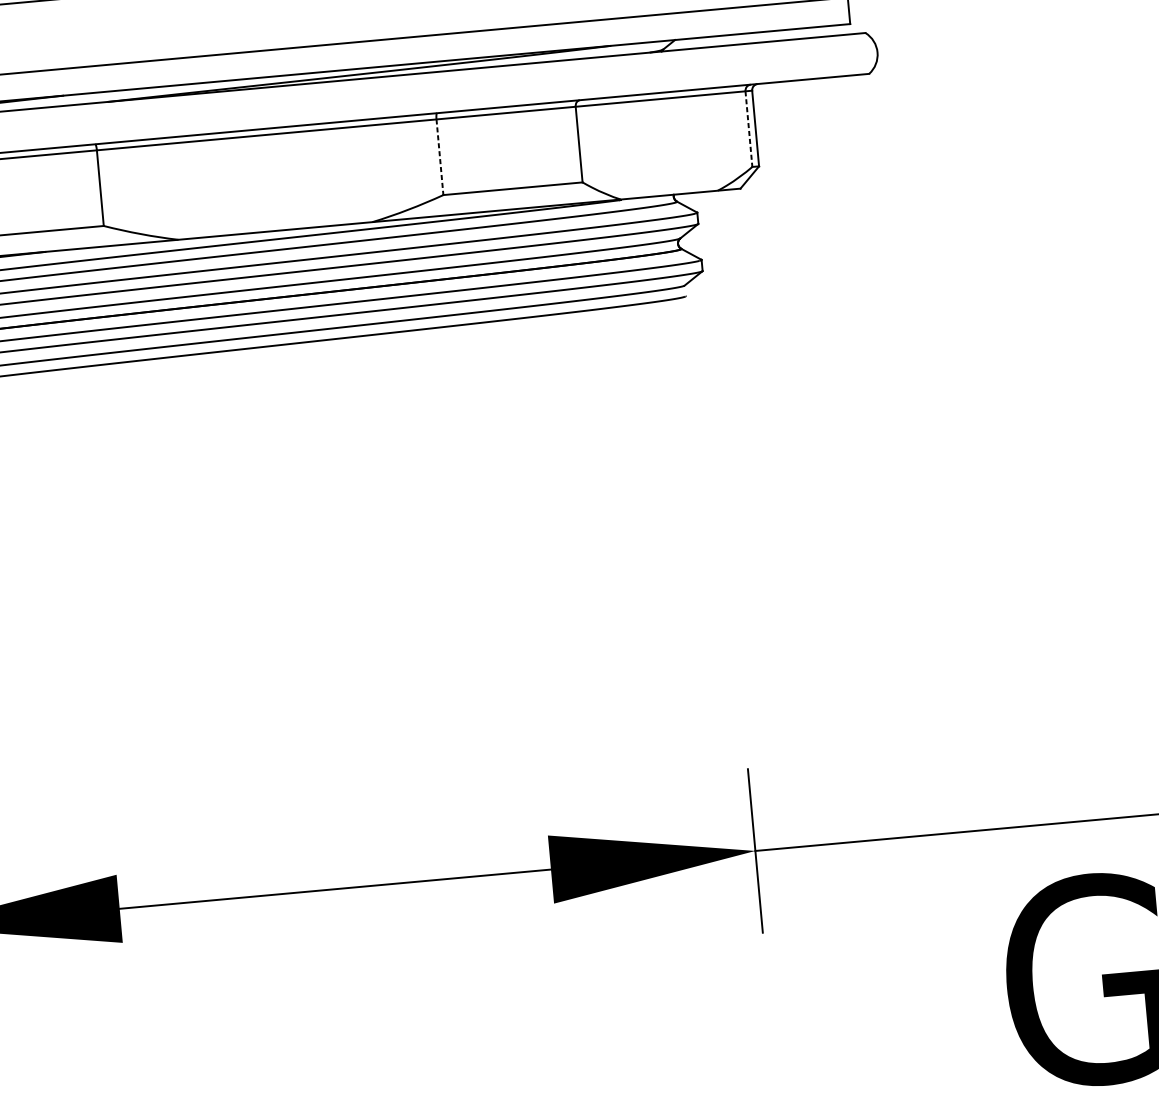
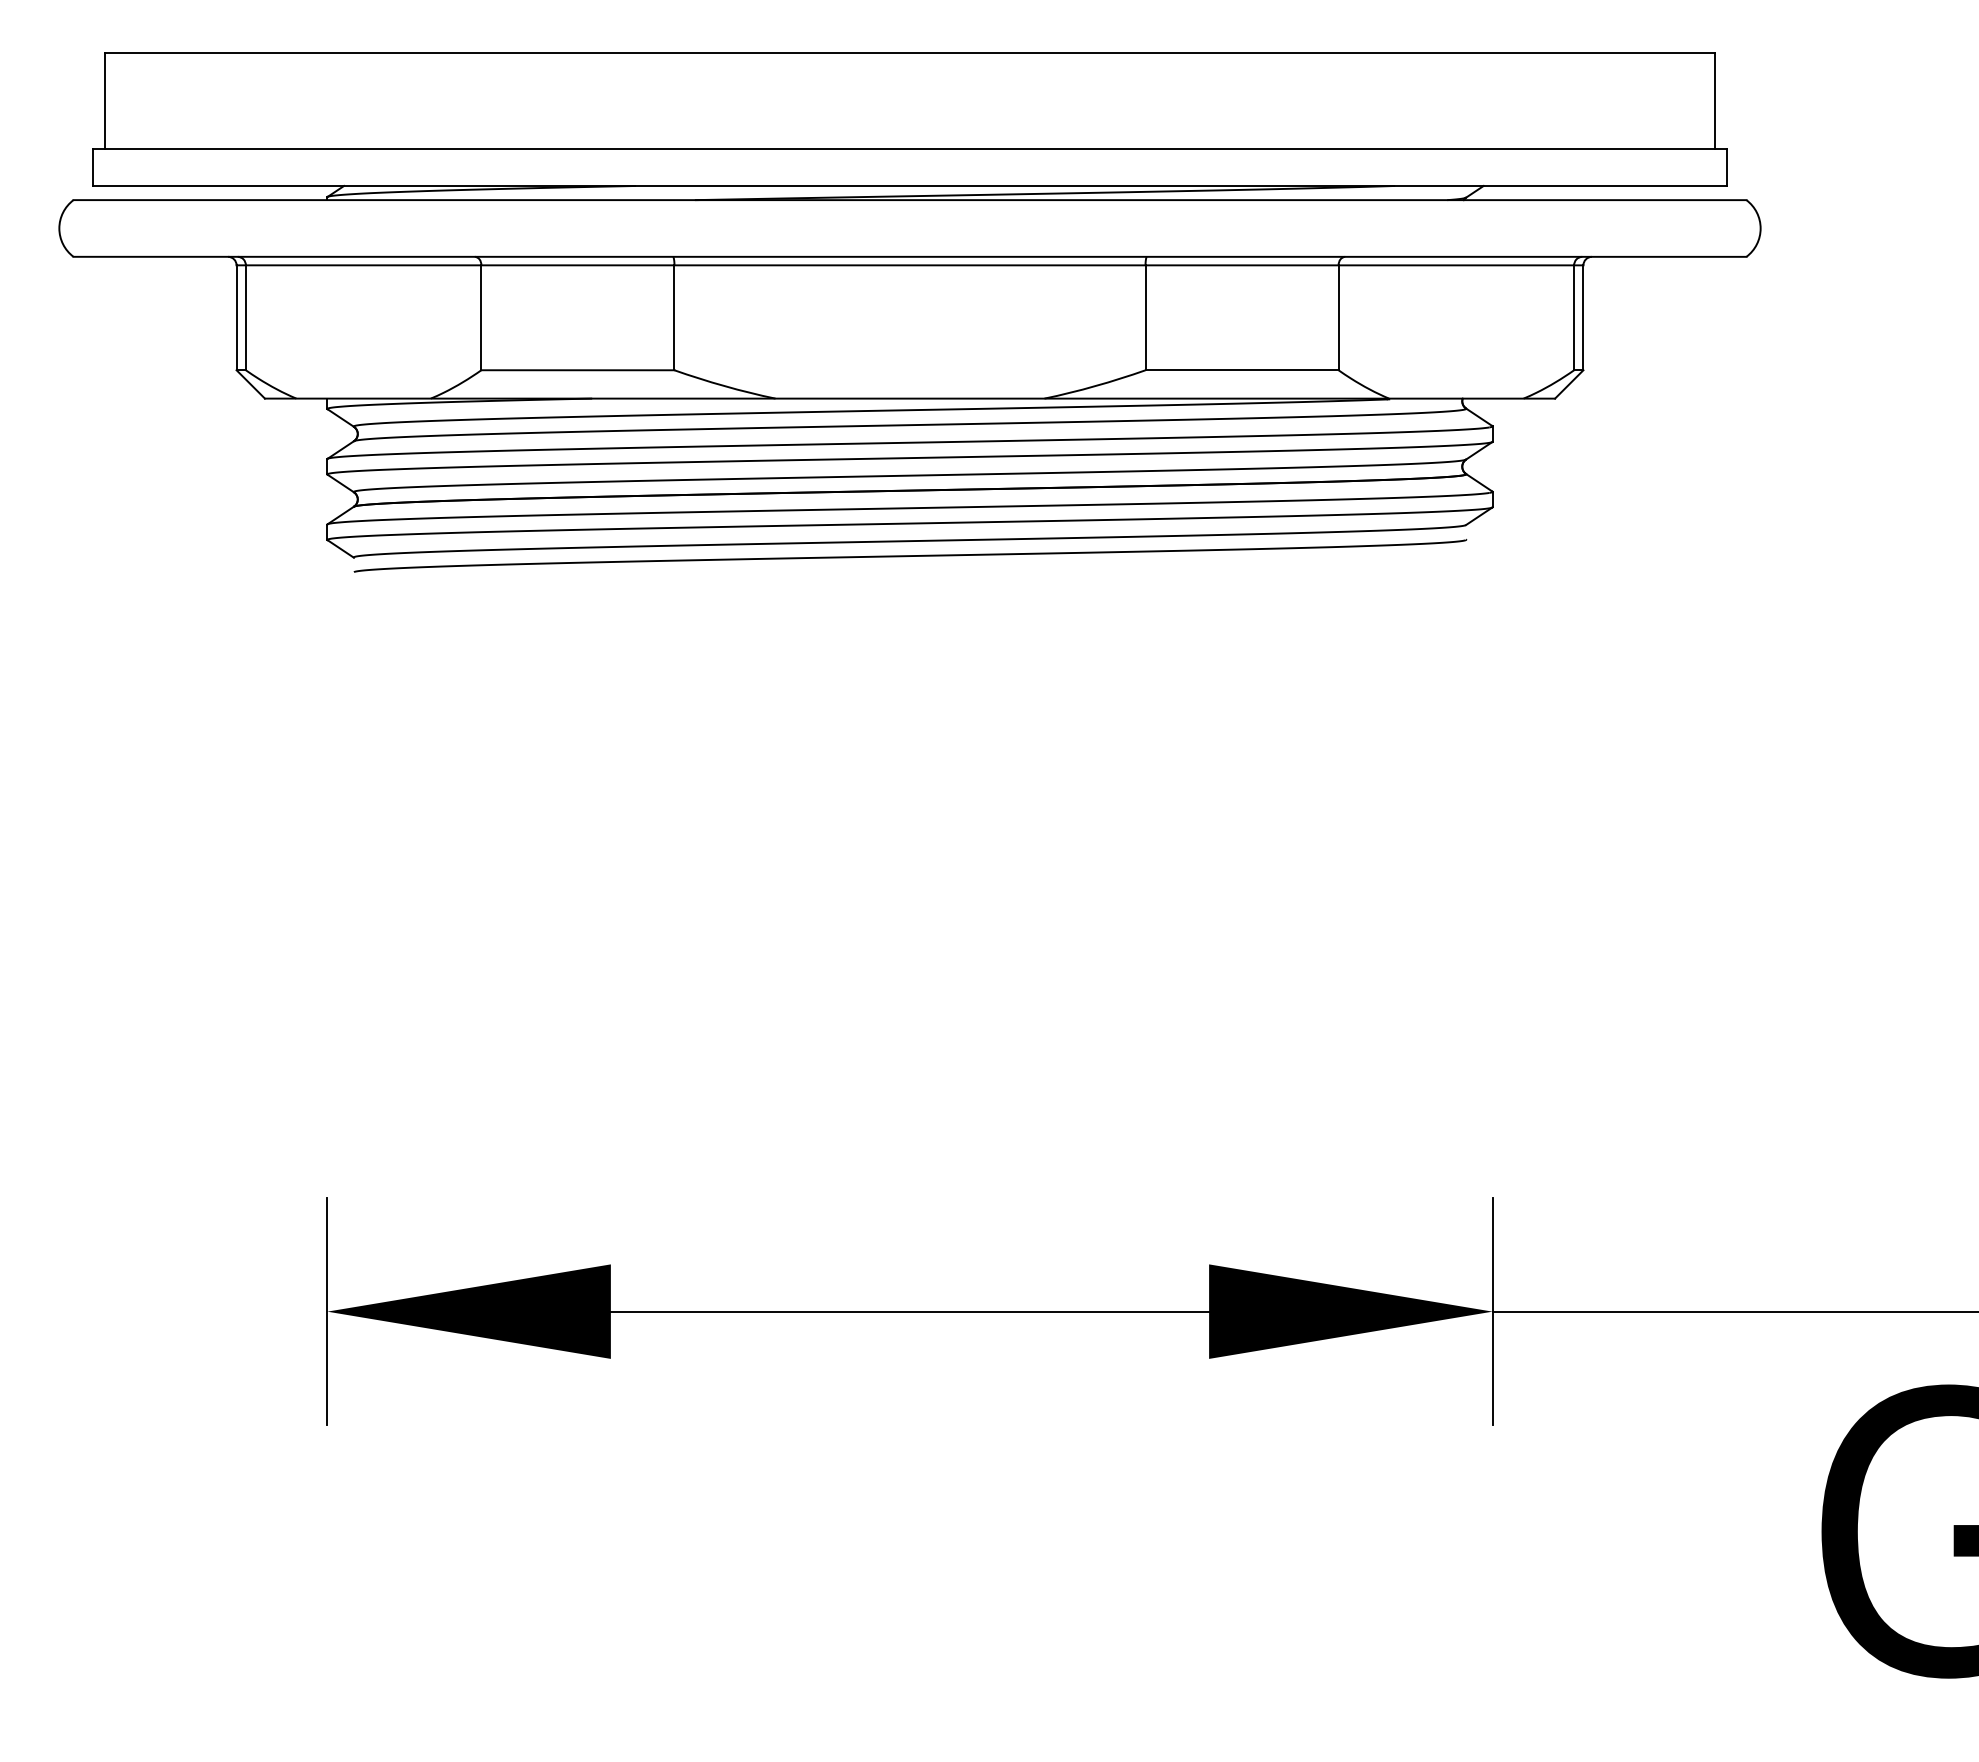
line: (749, 129) -> (1574, 318), dashed -> solid
line: (439, 157) -> (1145, 318), dashed -> solid

